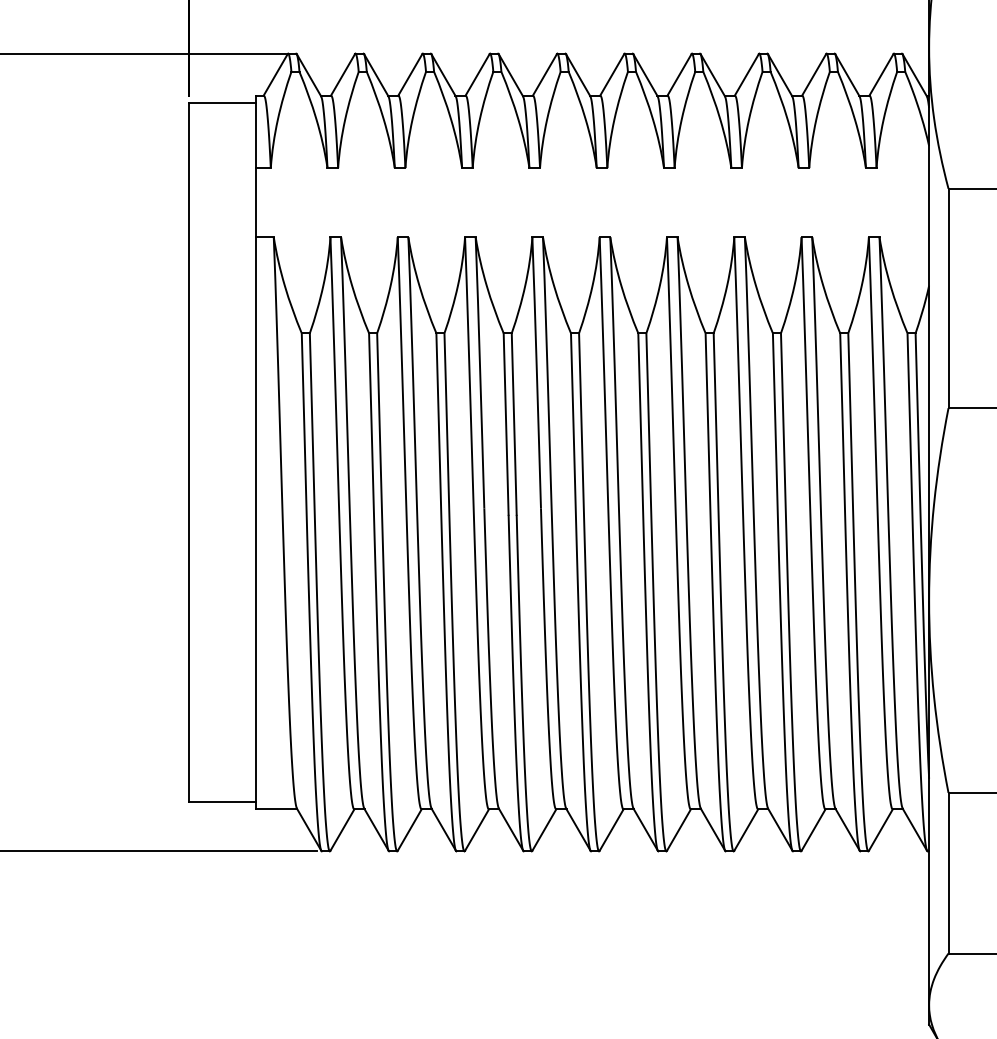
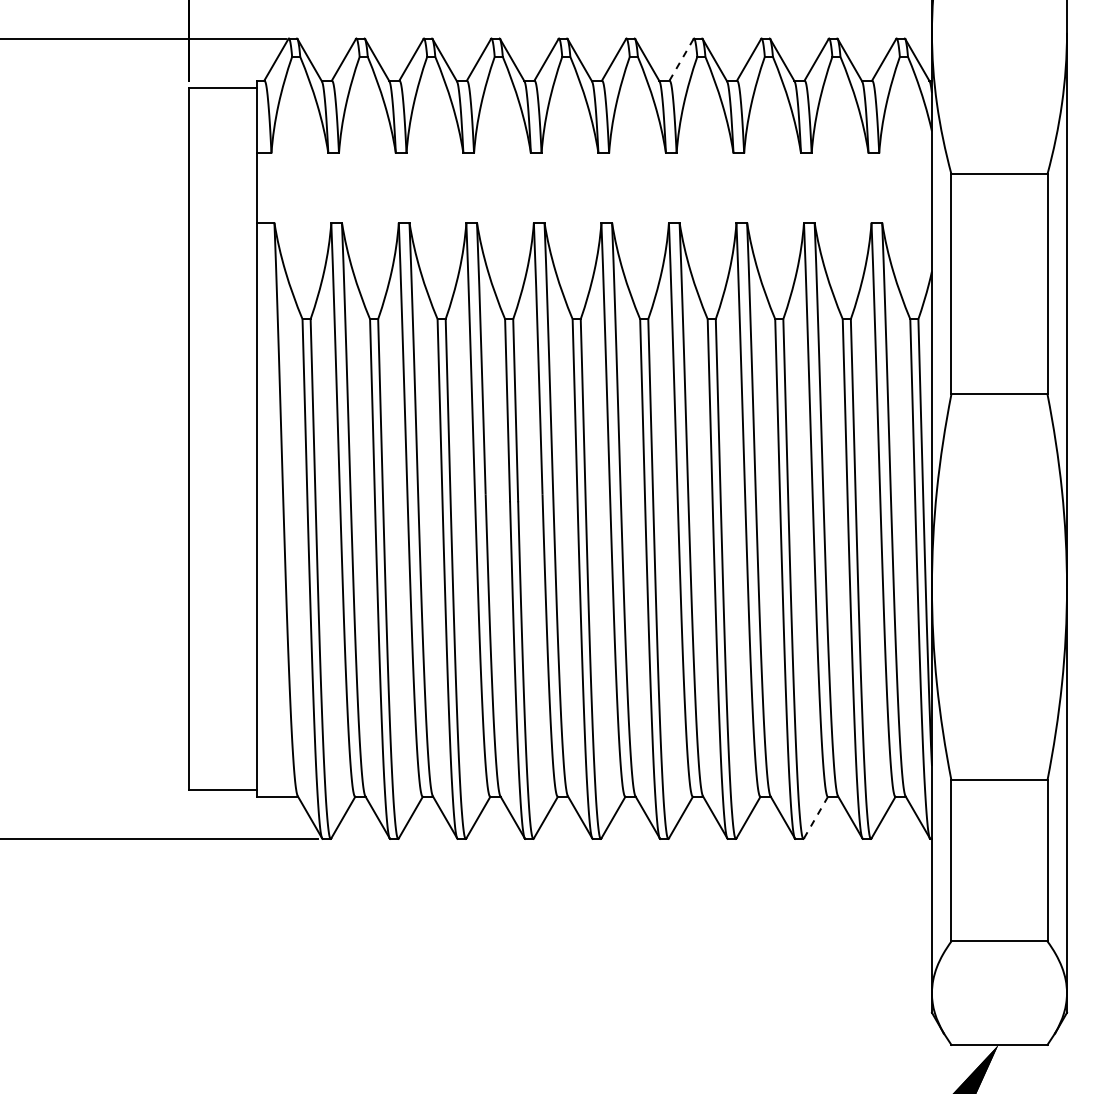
line: (679, 75) -> (681, 60), solid -> dashed
line: (814, 830) -> (816, 817), solid -> dashed

